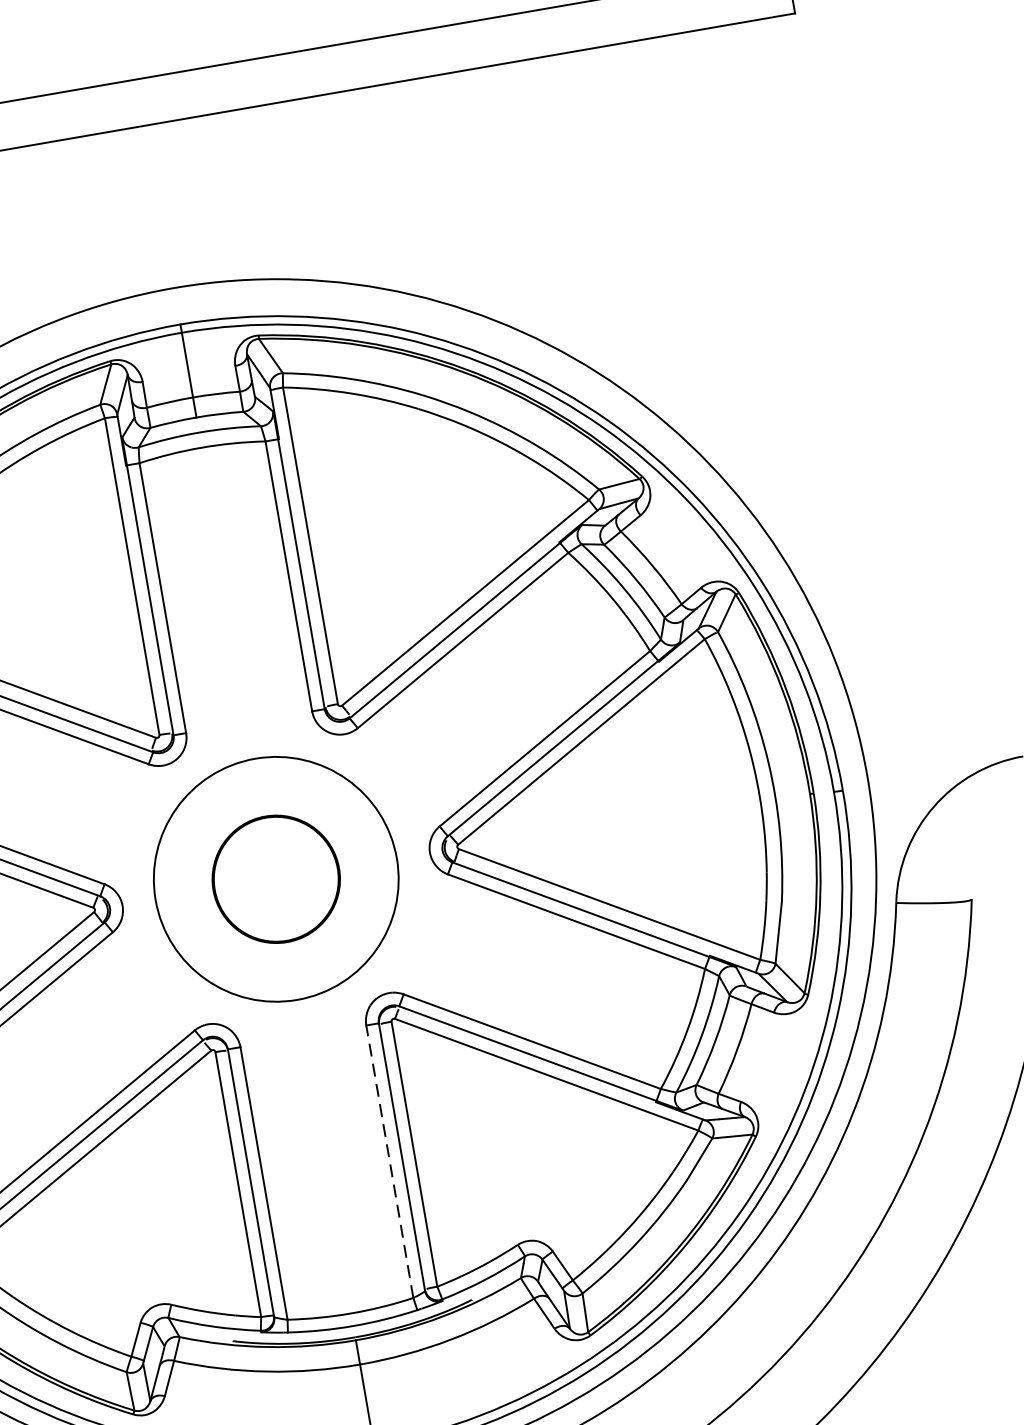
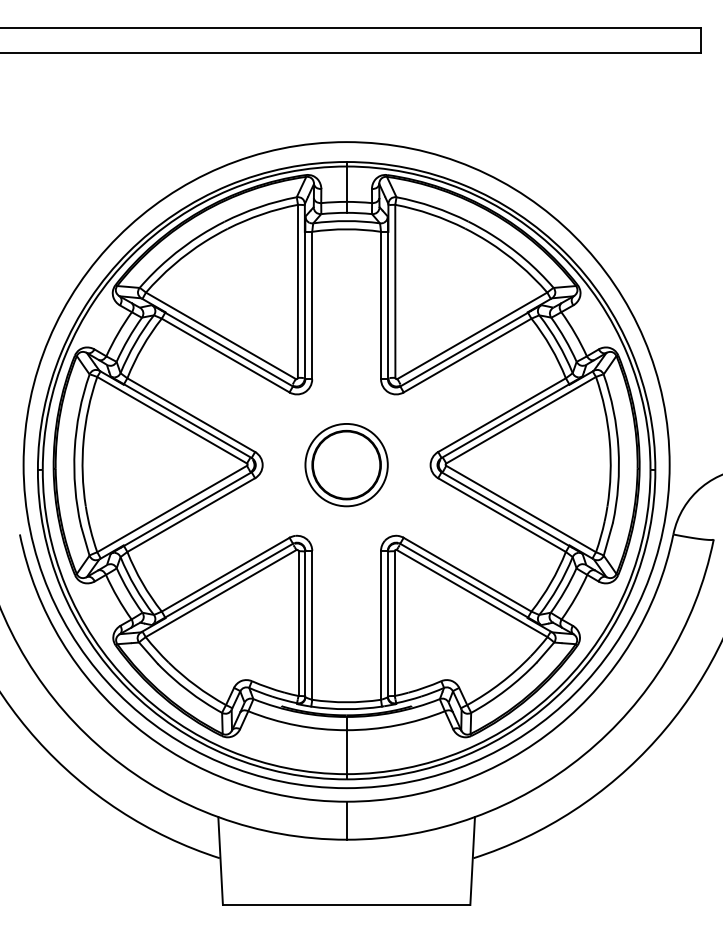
circle: (275, 878) -> (346, 464), size x0.62
line: (390, 1160) -> (381, 624), dashed -> solid

